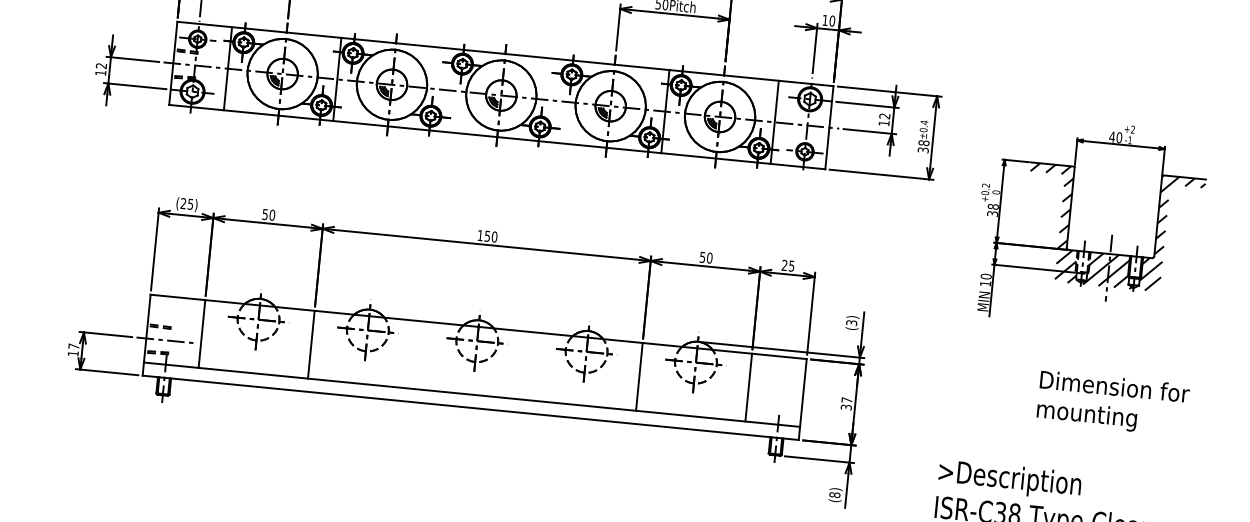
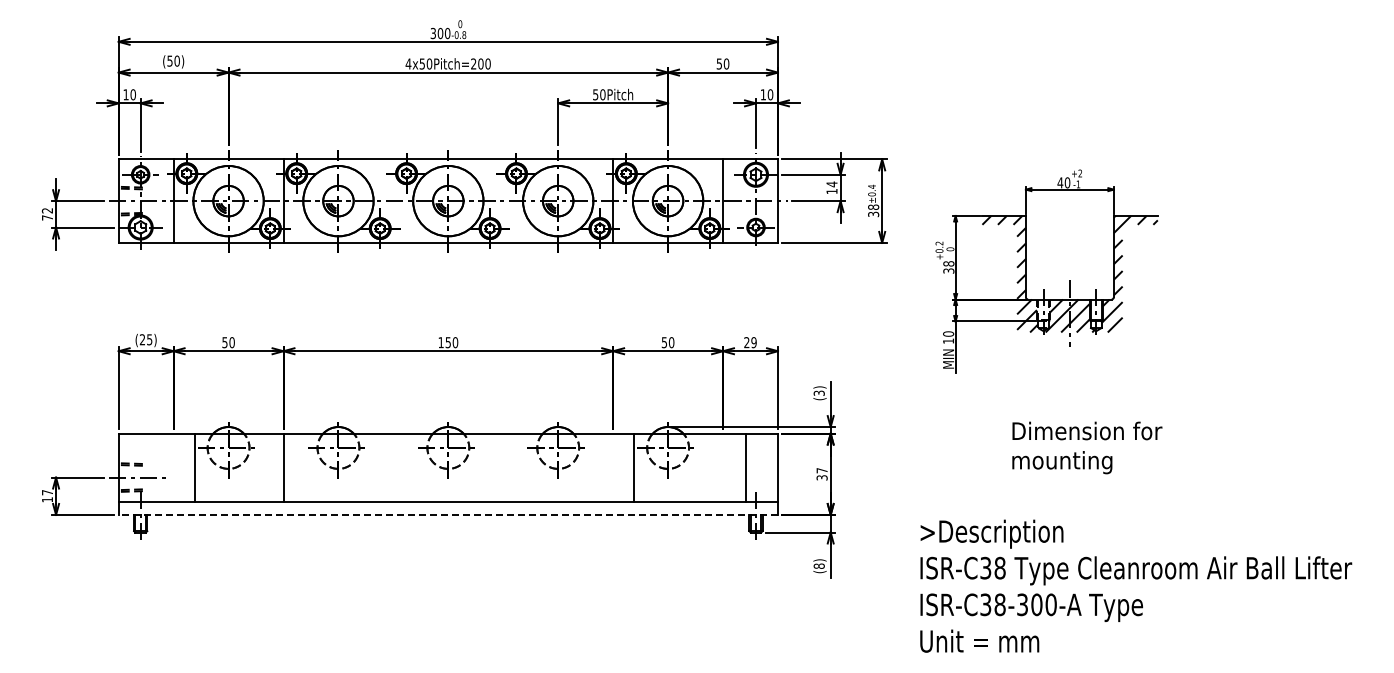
text: (100, 72) -> (47, 217), 12 -> 72
text: (884, 116) -> (831, 184), 12 -> 14
text: (791, 265) -> (753, 342), 25 -> 29
line: (201, 333) -> (194, 467), moved
line: (639, 376) -> (634, 467), moved
line: (749, 387) -> (746, 467), moved
line: (470, 407) -> (448, 514), solid -> dashed

